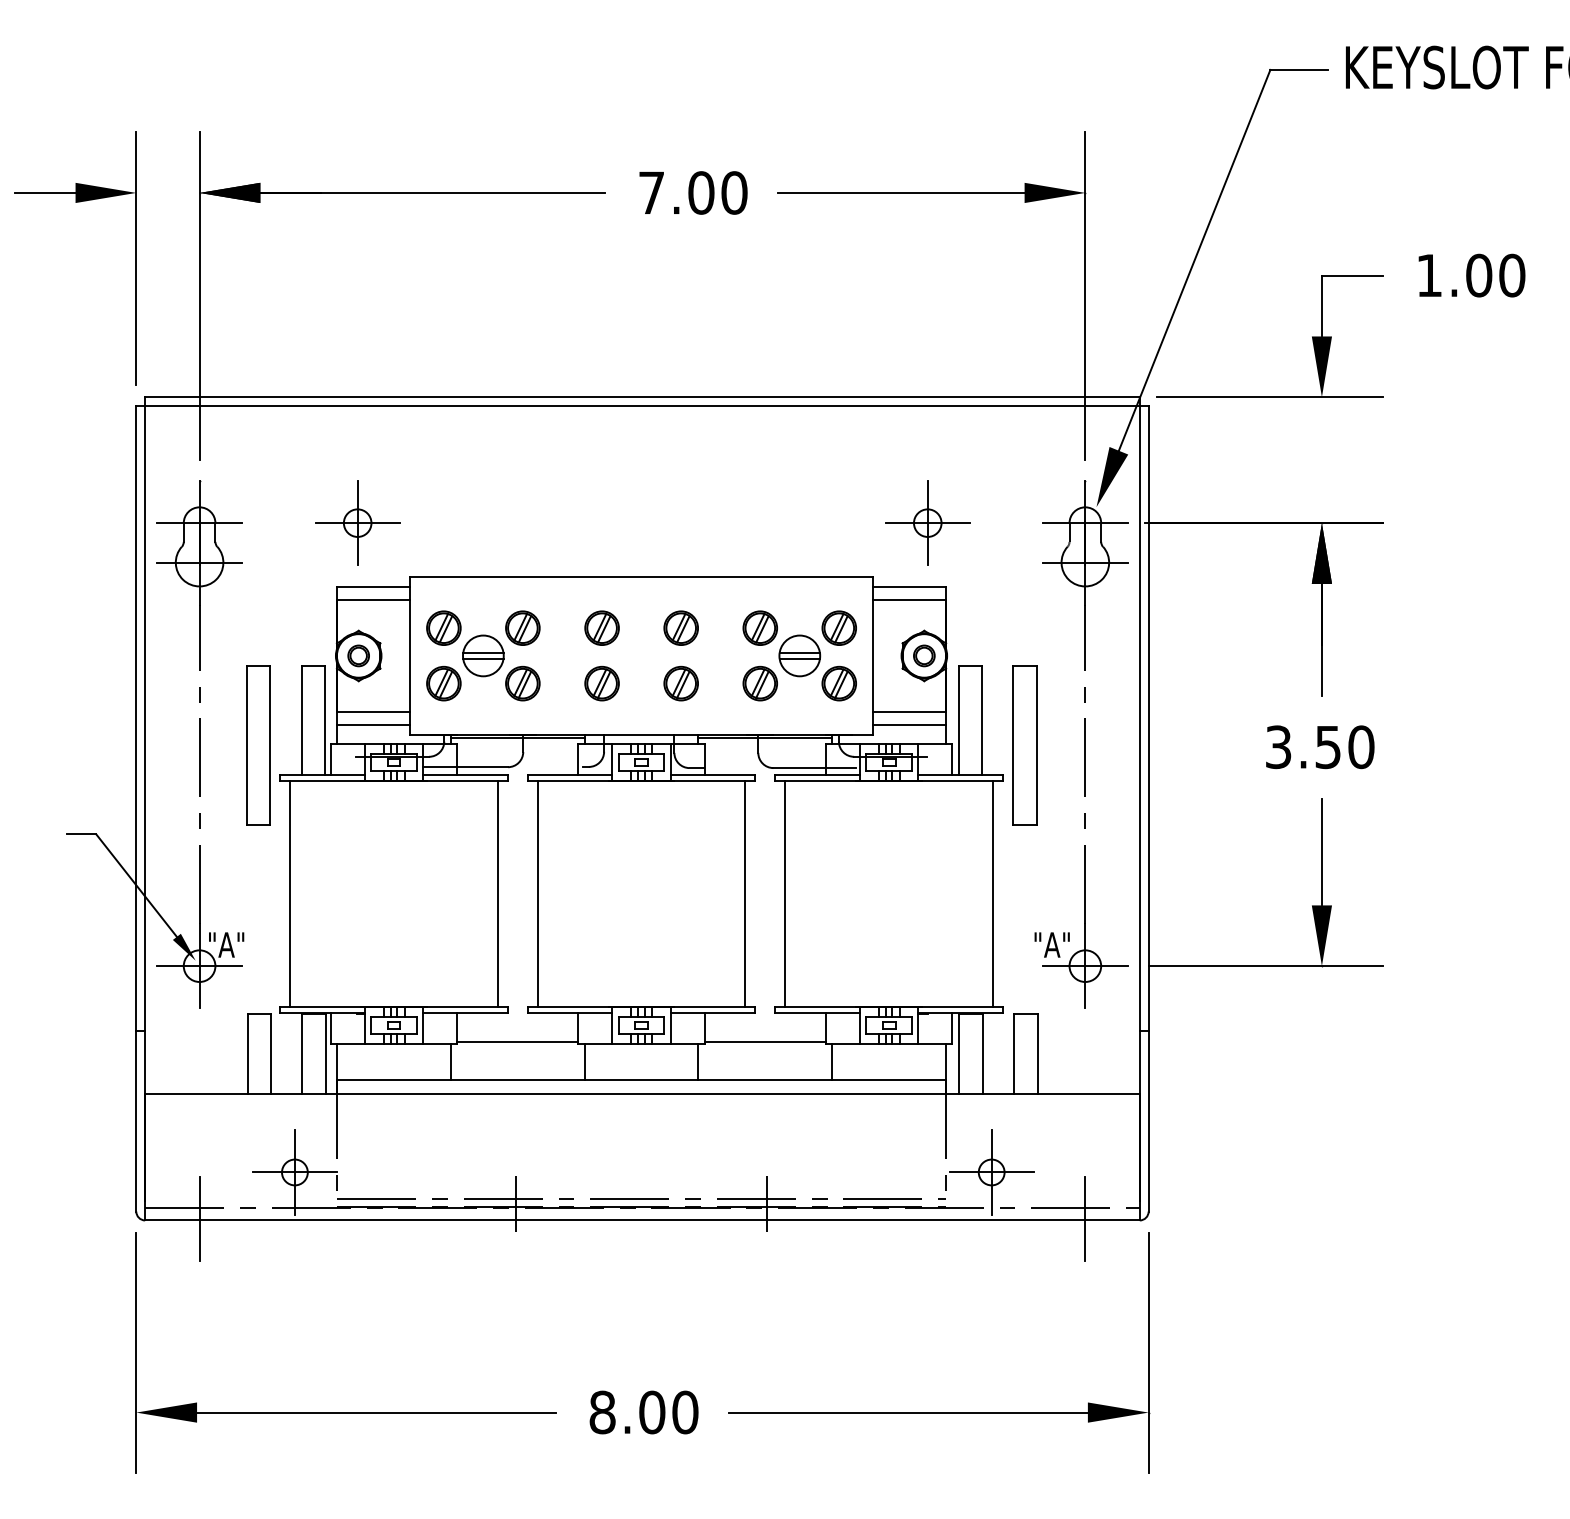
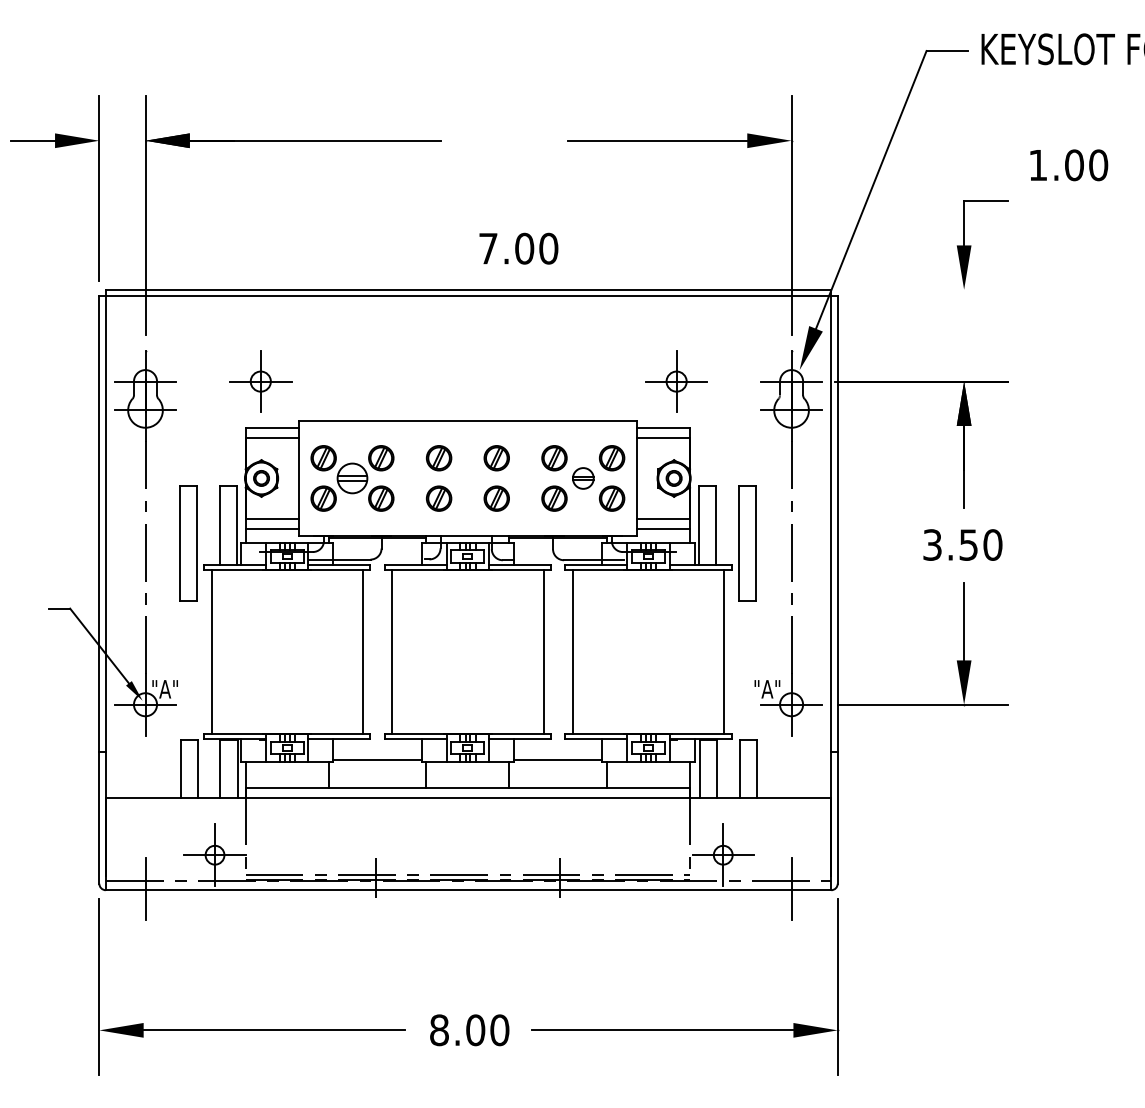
text: (693, 192) -> (518, 248), moved
text: (1471, 275) -> (1068, 165), moved
line: (1269, 397) -> (925, 289), removed
part: (799, 655) -> (583, 478), size x0.7

